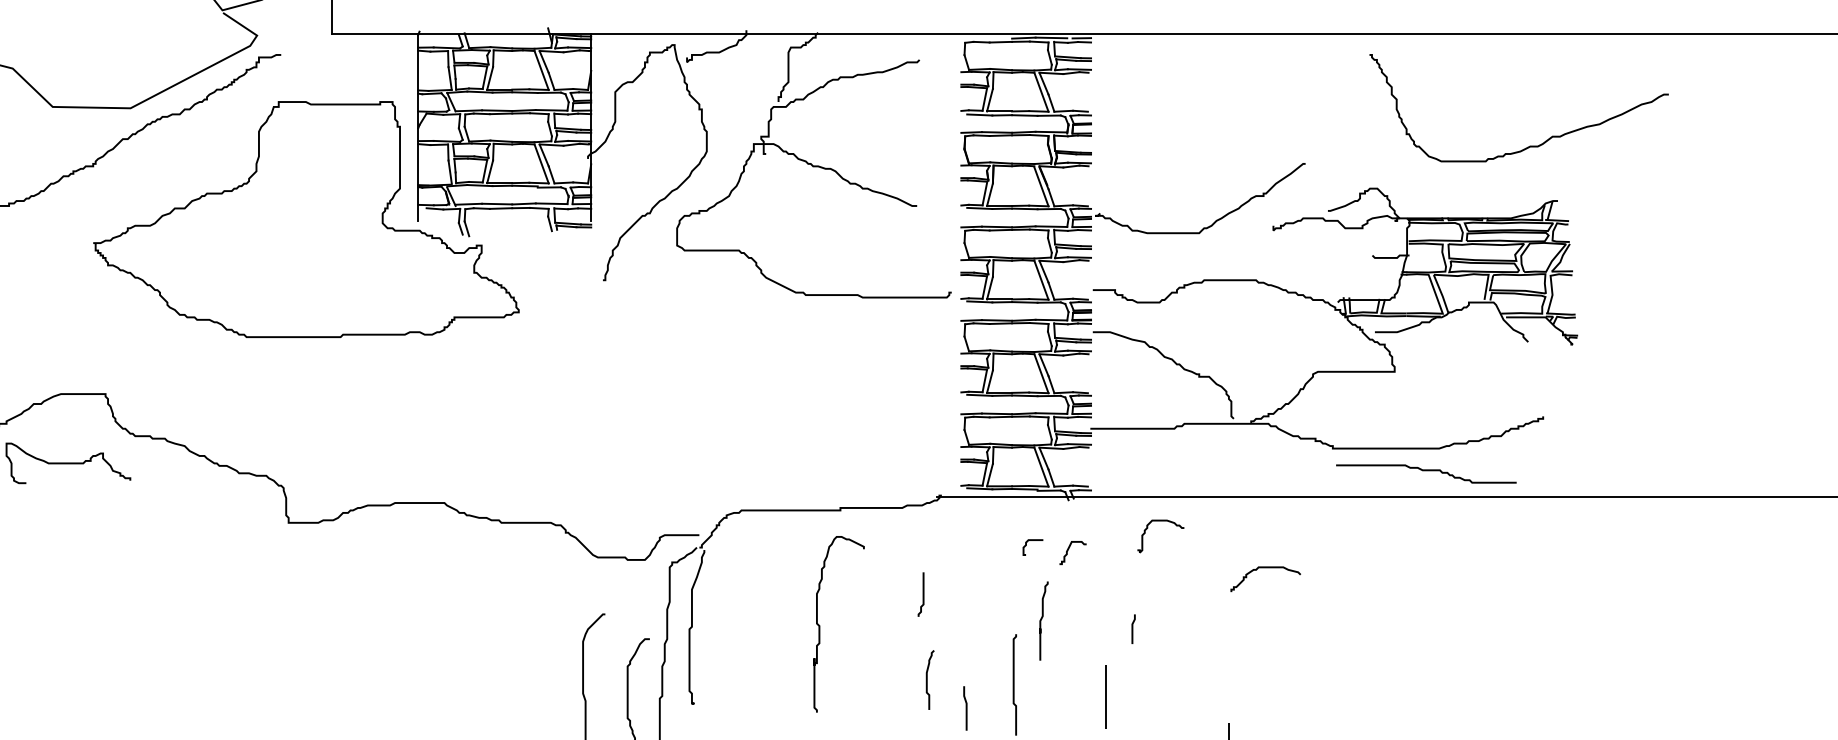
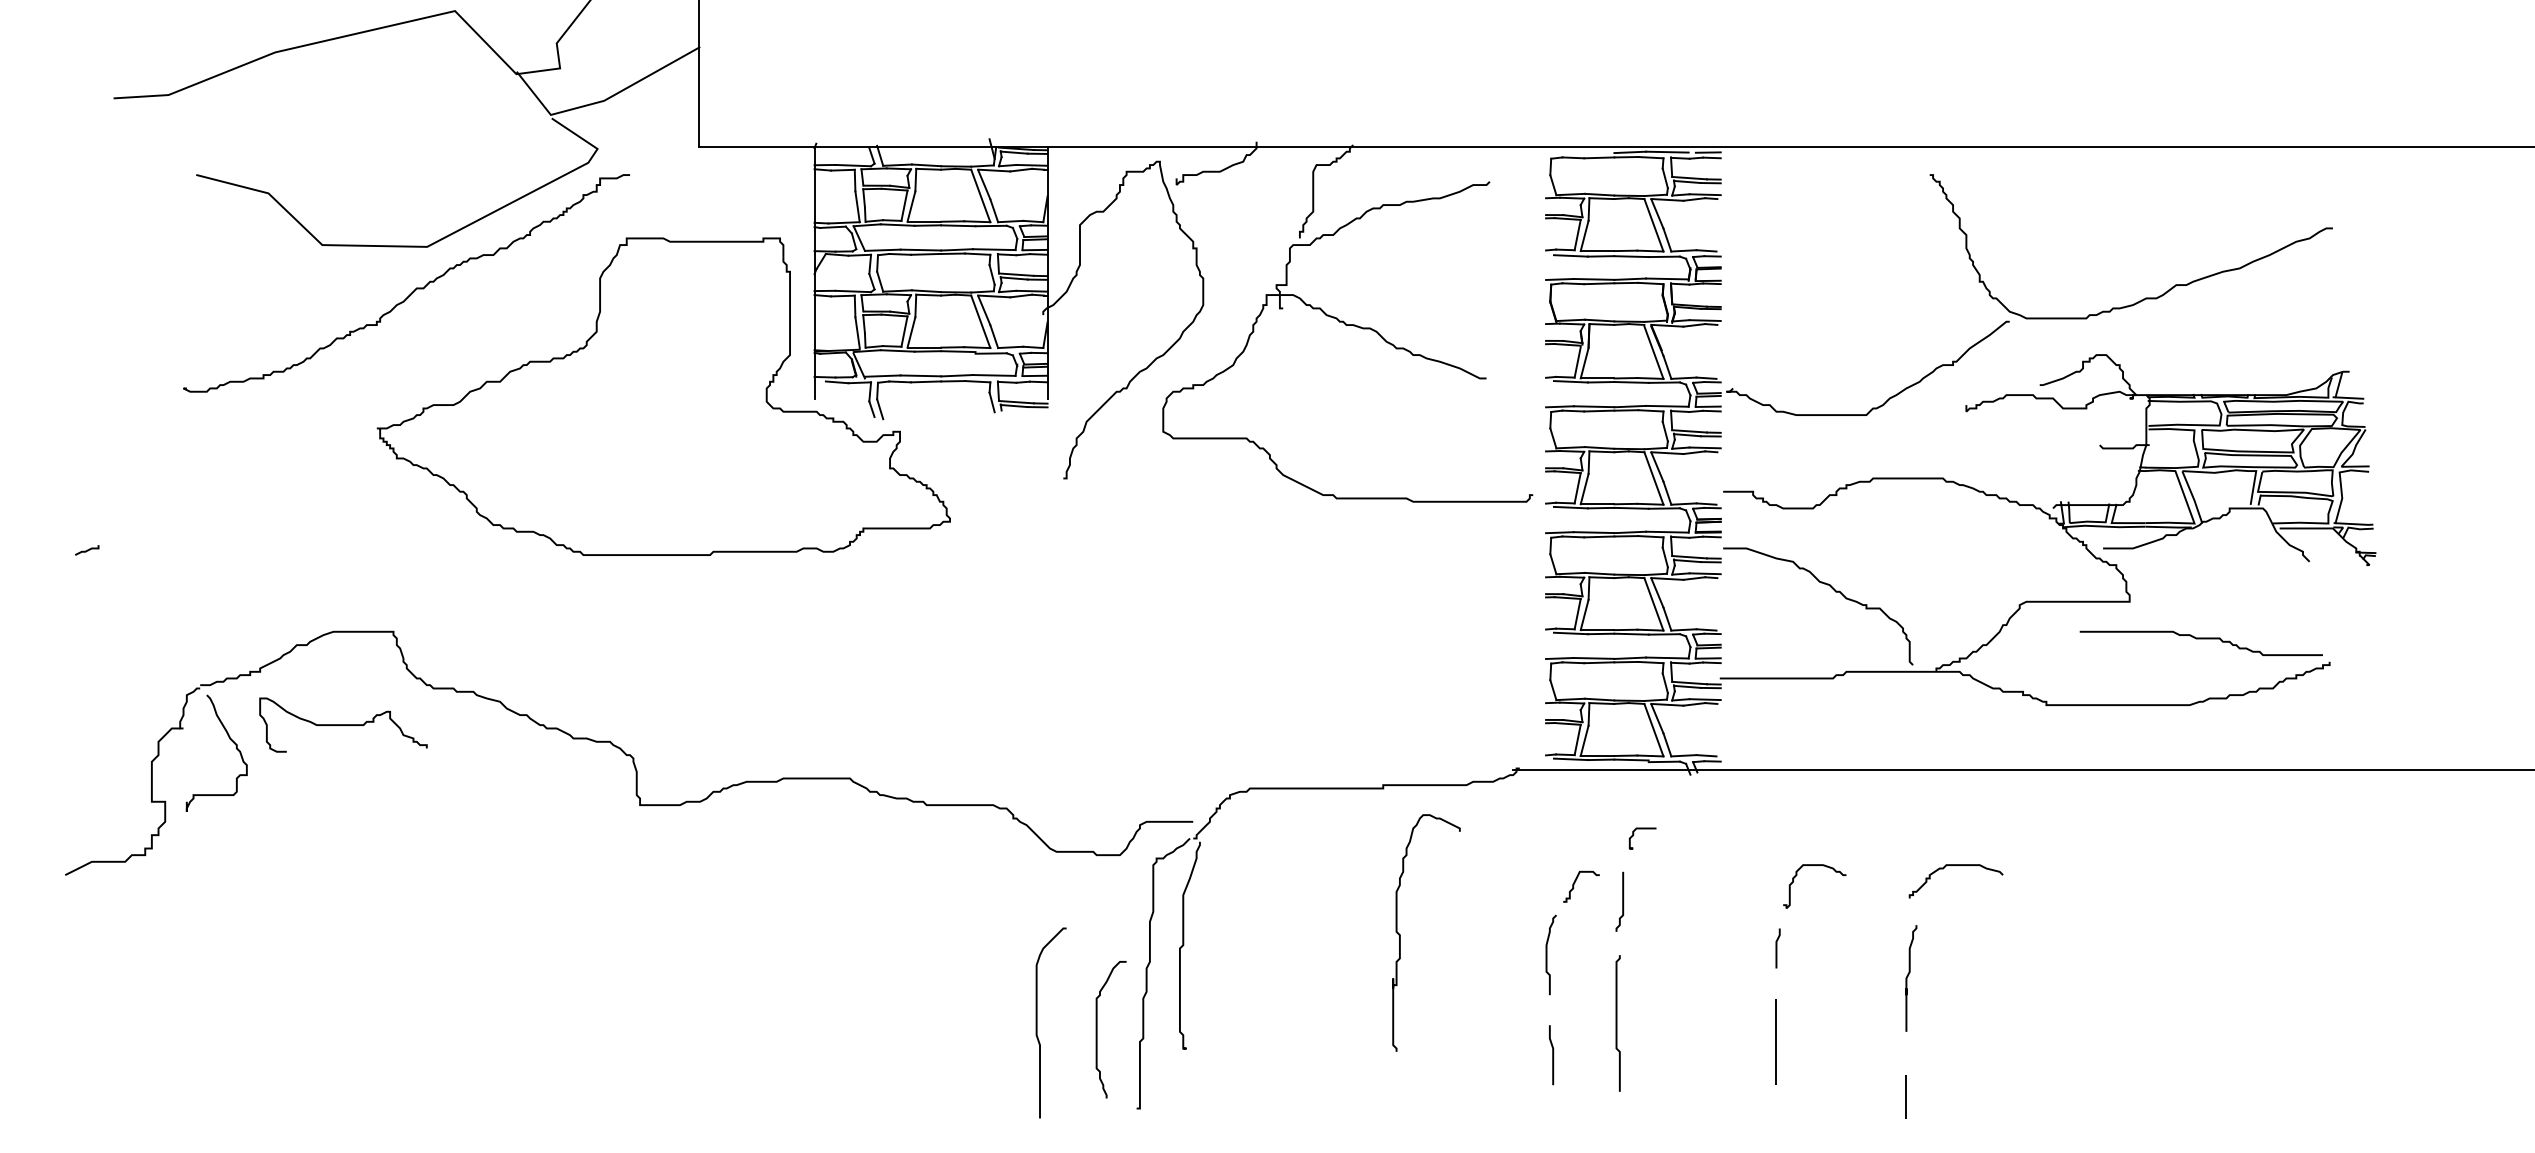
curve: (1529, 145) -> (2145, 297), moved
curve: (1425, 471) -> (2200, 639), moved
curve: (1148, 528) -> (1797, 875), moved
curve: (1067, 552) -> (1574, 886), moved
curve: (923, 594) -> (1622, 901), moved
curve: (1041, 619) -> (1908, 976), moved
curve: (819, 625) -> (1400, 934), moved
curve: (927, 679) -> (1547, 954), moved
line: (1104, 696) -> (1775, 1041), moved

